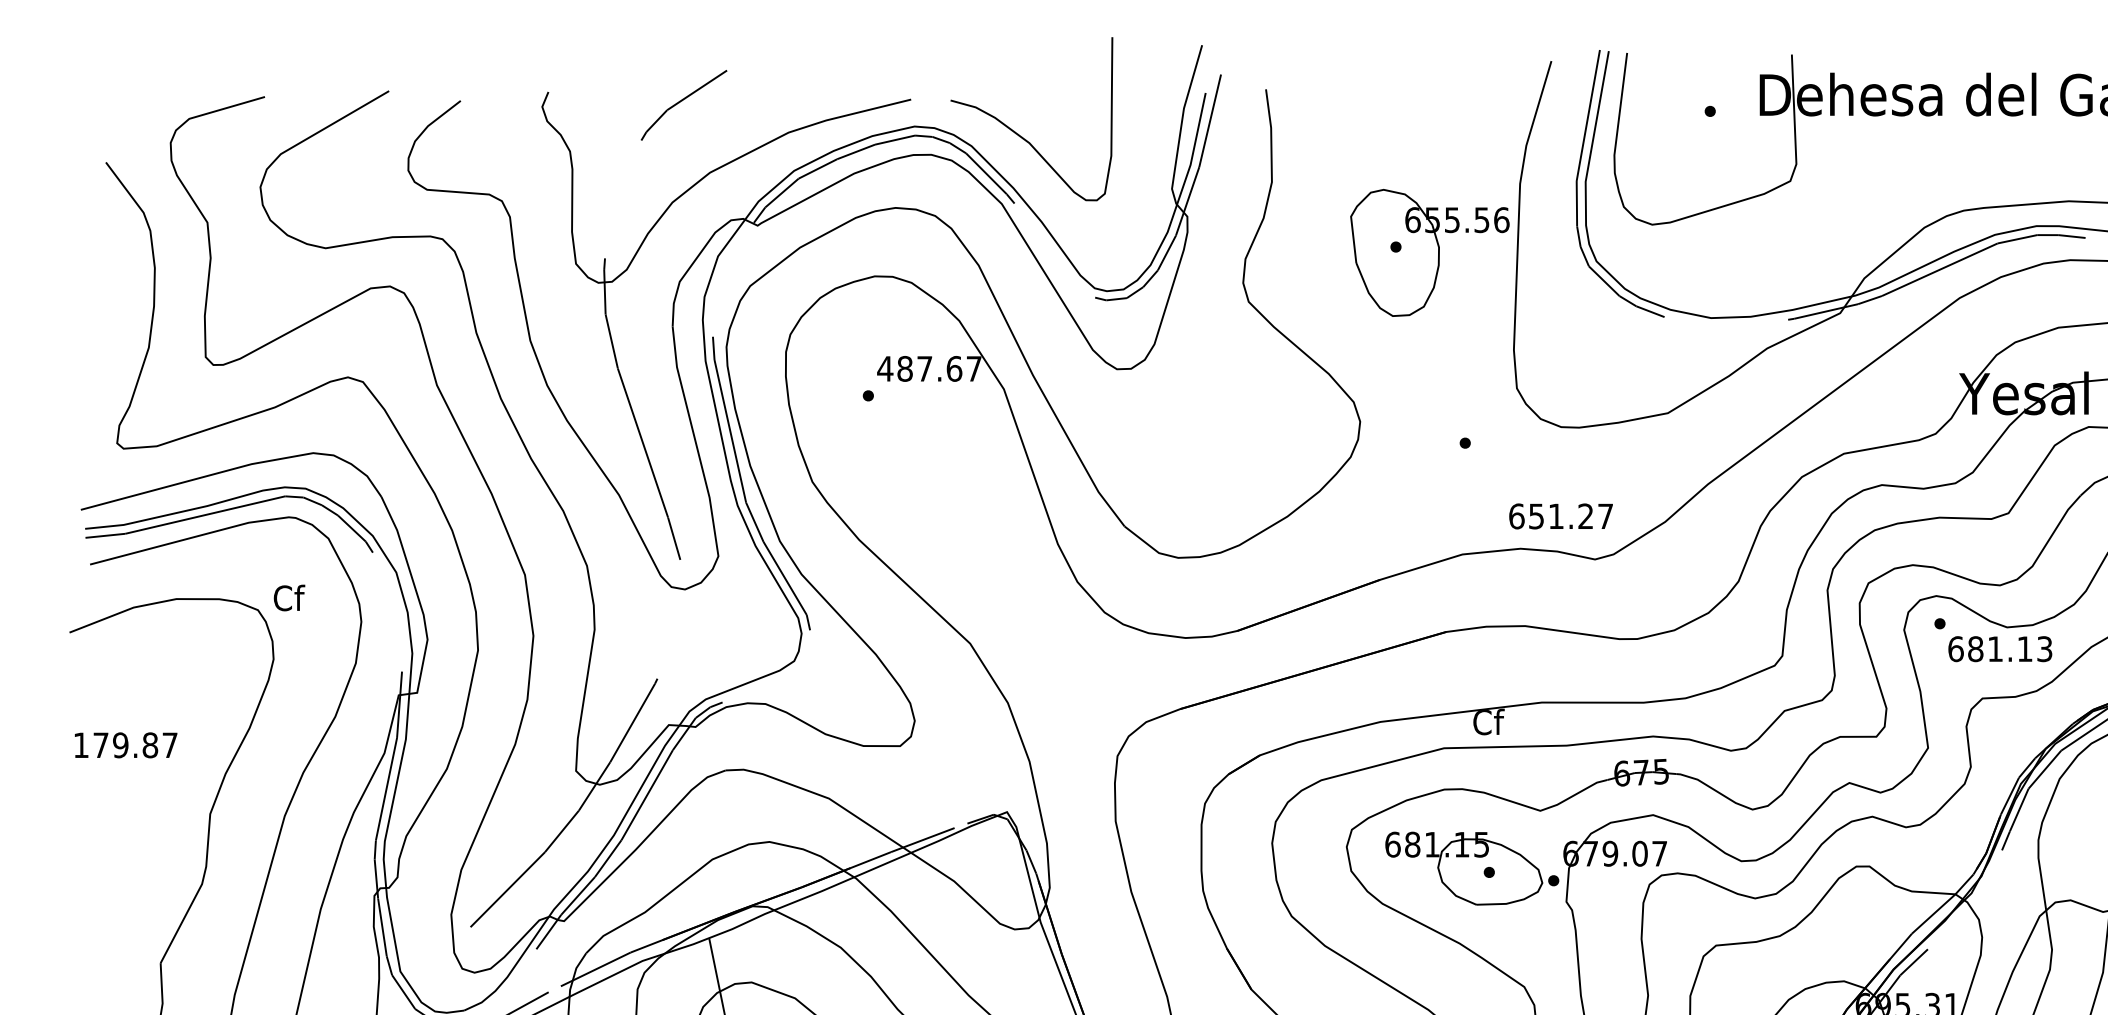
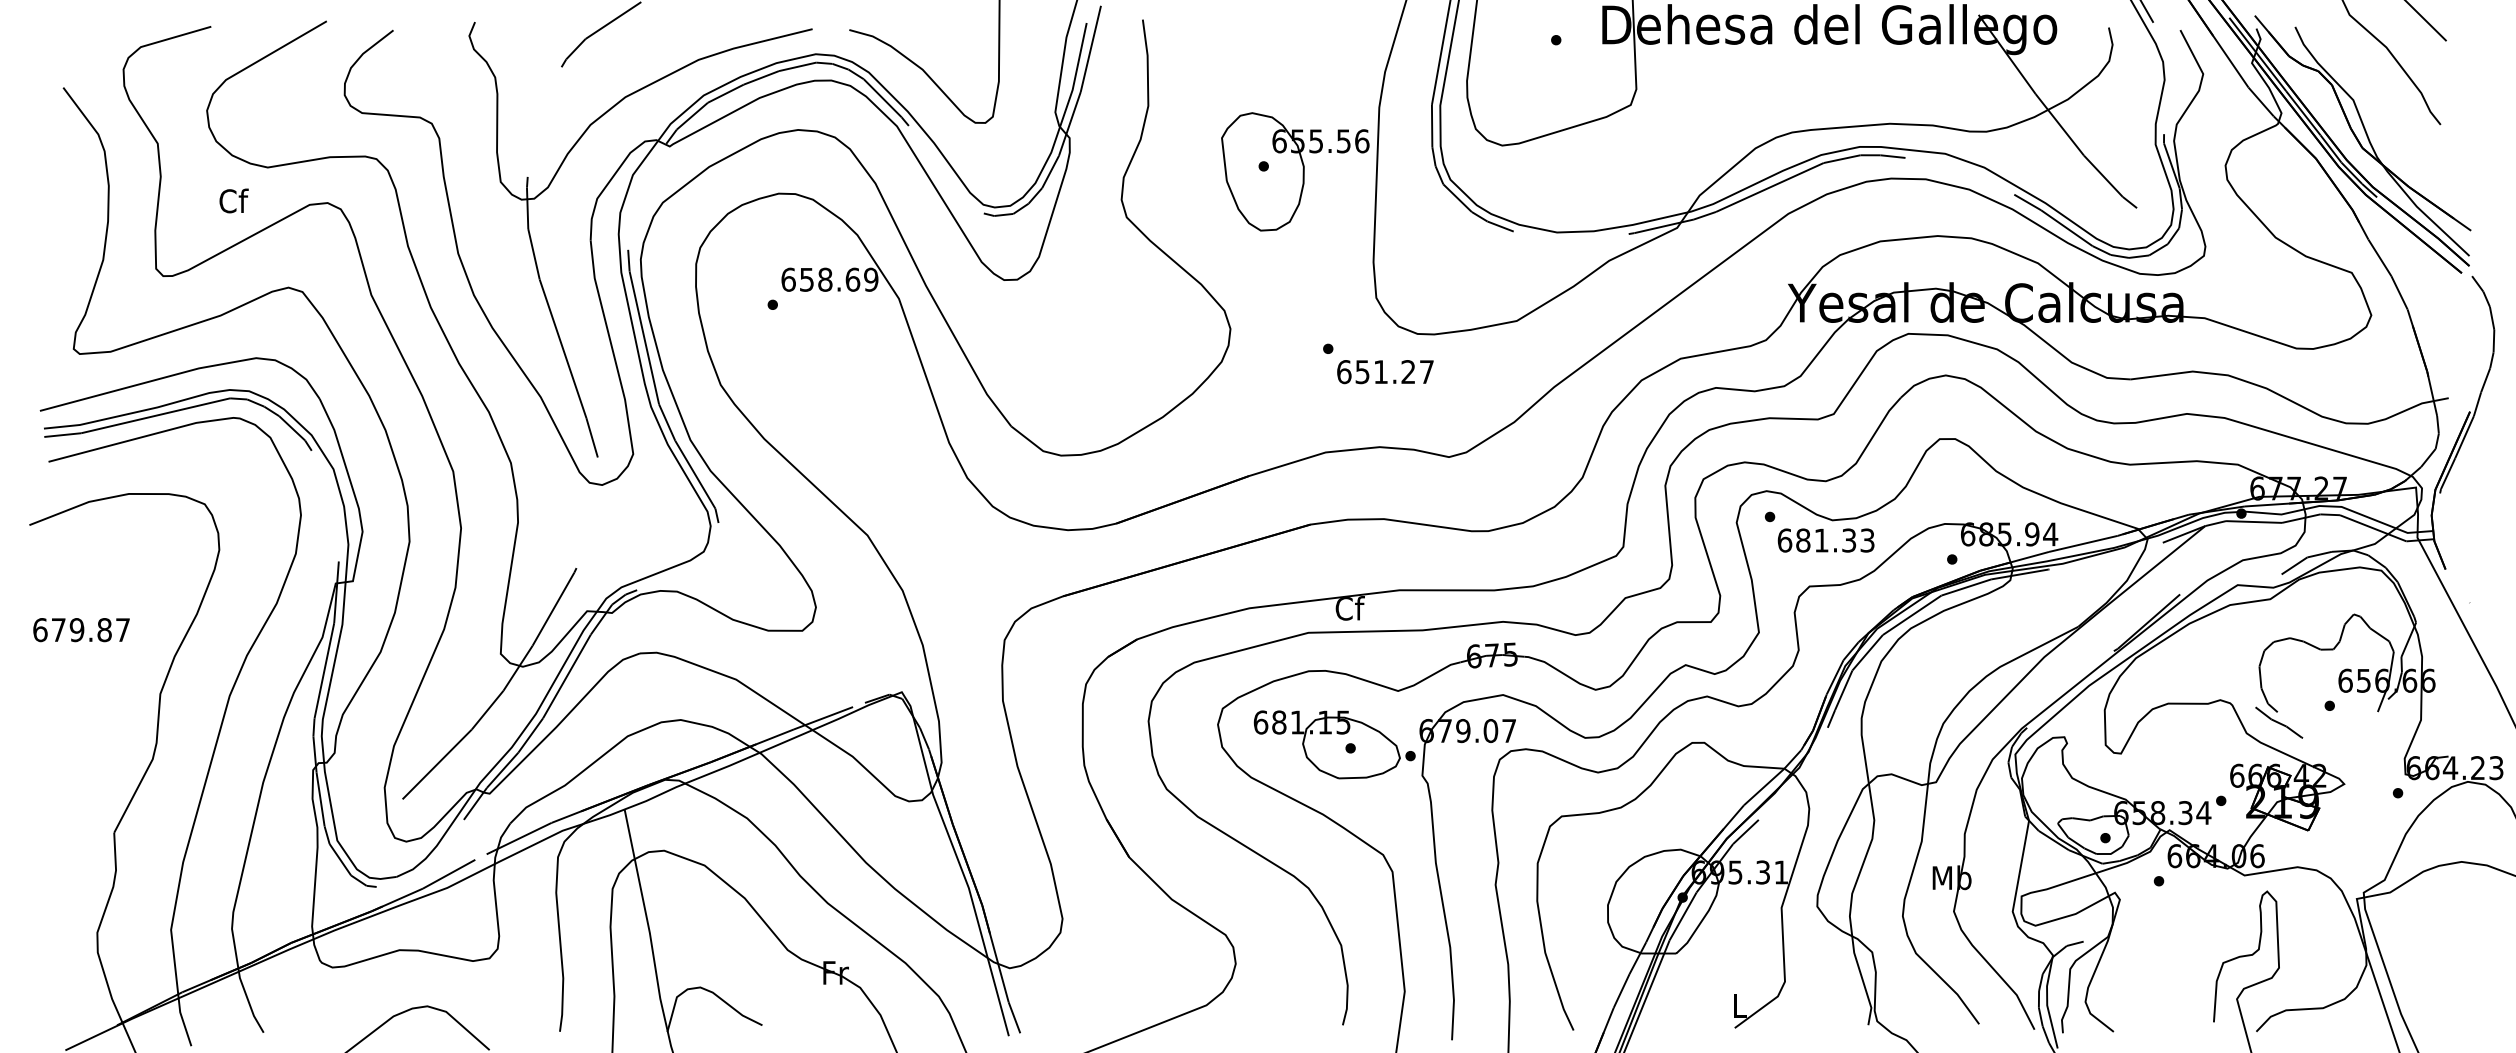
text: (929, 368) -> (829, 279), 487.67 -> 658.69
text: (1561, 516) -> (1385, 372), moved
text: (288, 597) -> (233, 200), moved
text: (2025, 649) -> (1849, 540), 681.13 -> 681.33
text: (81, 745) -> (40, 630), 179.87 -> 679.87

